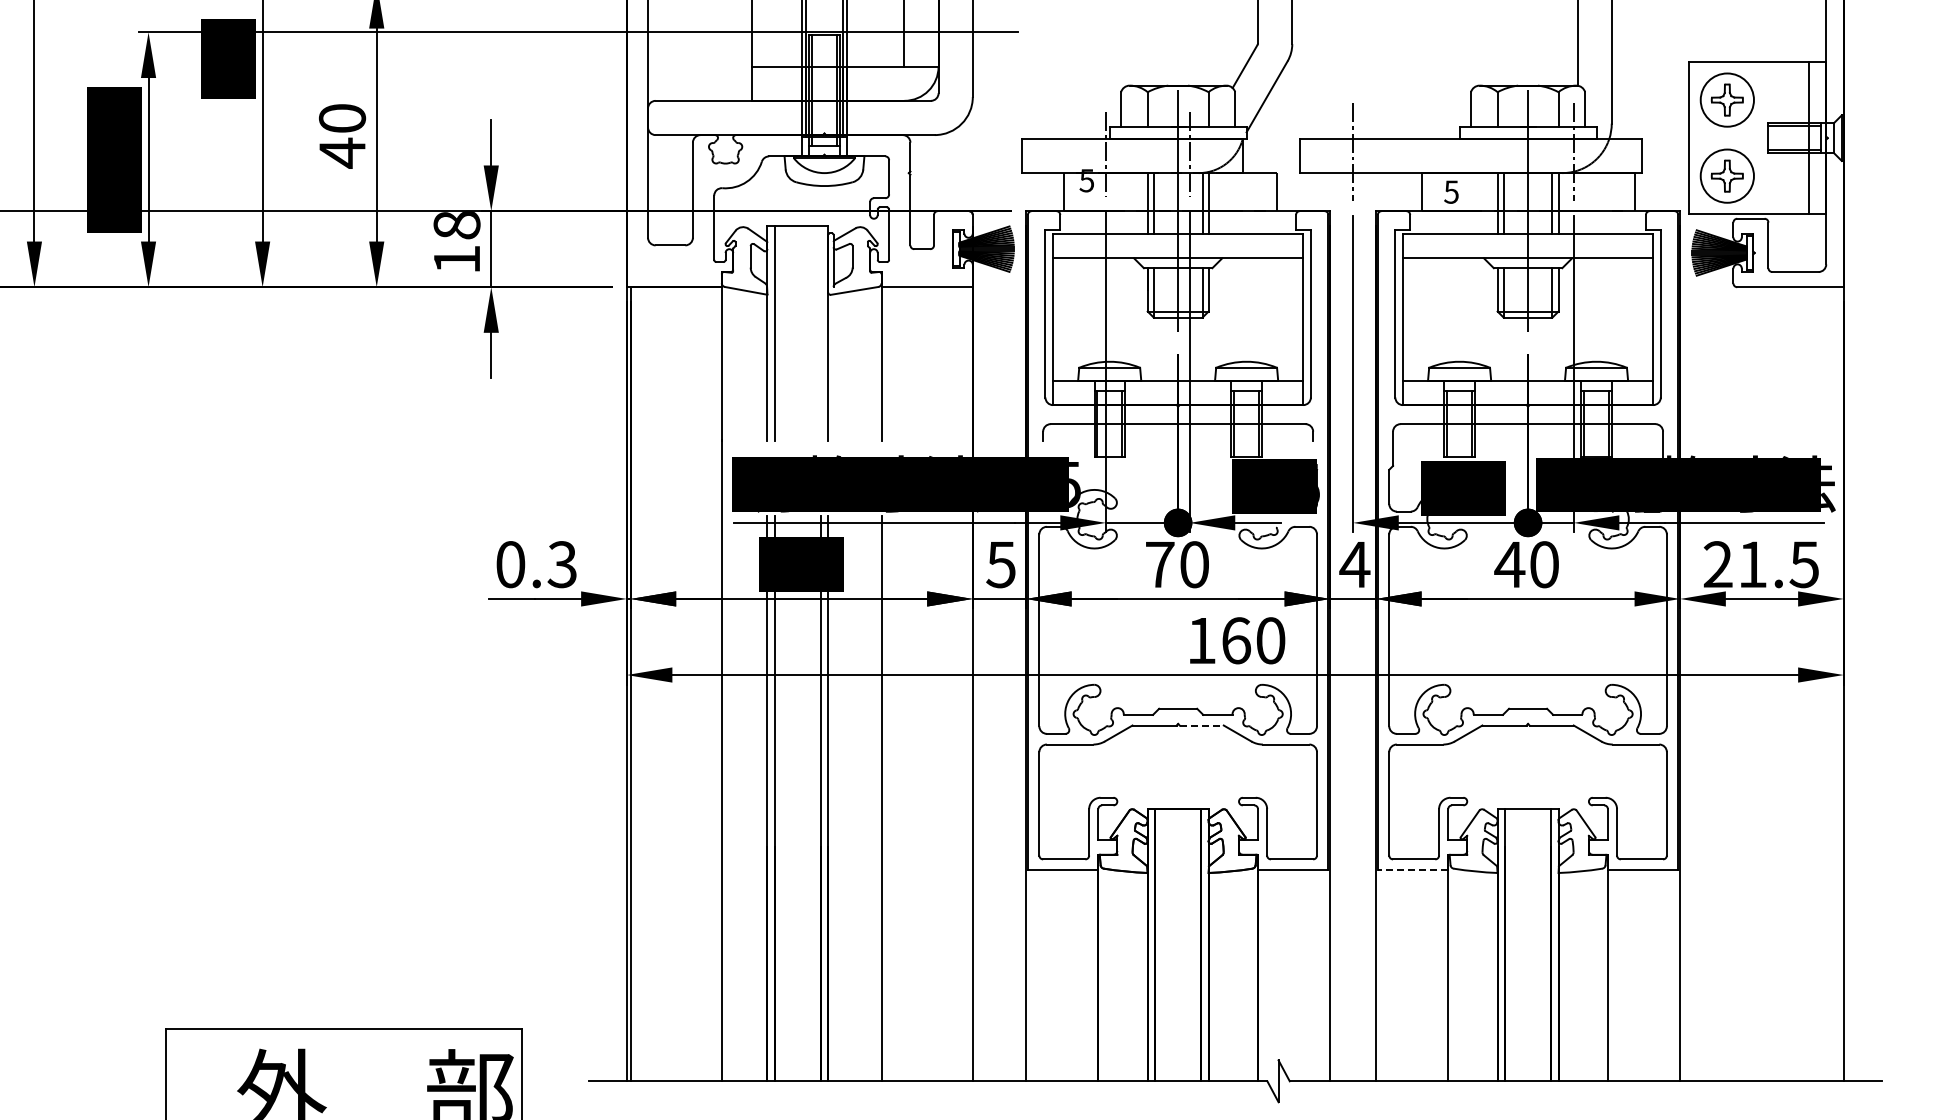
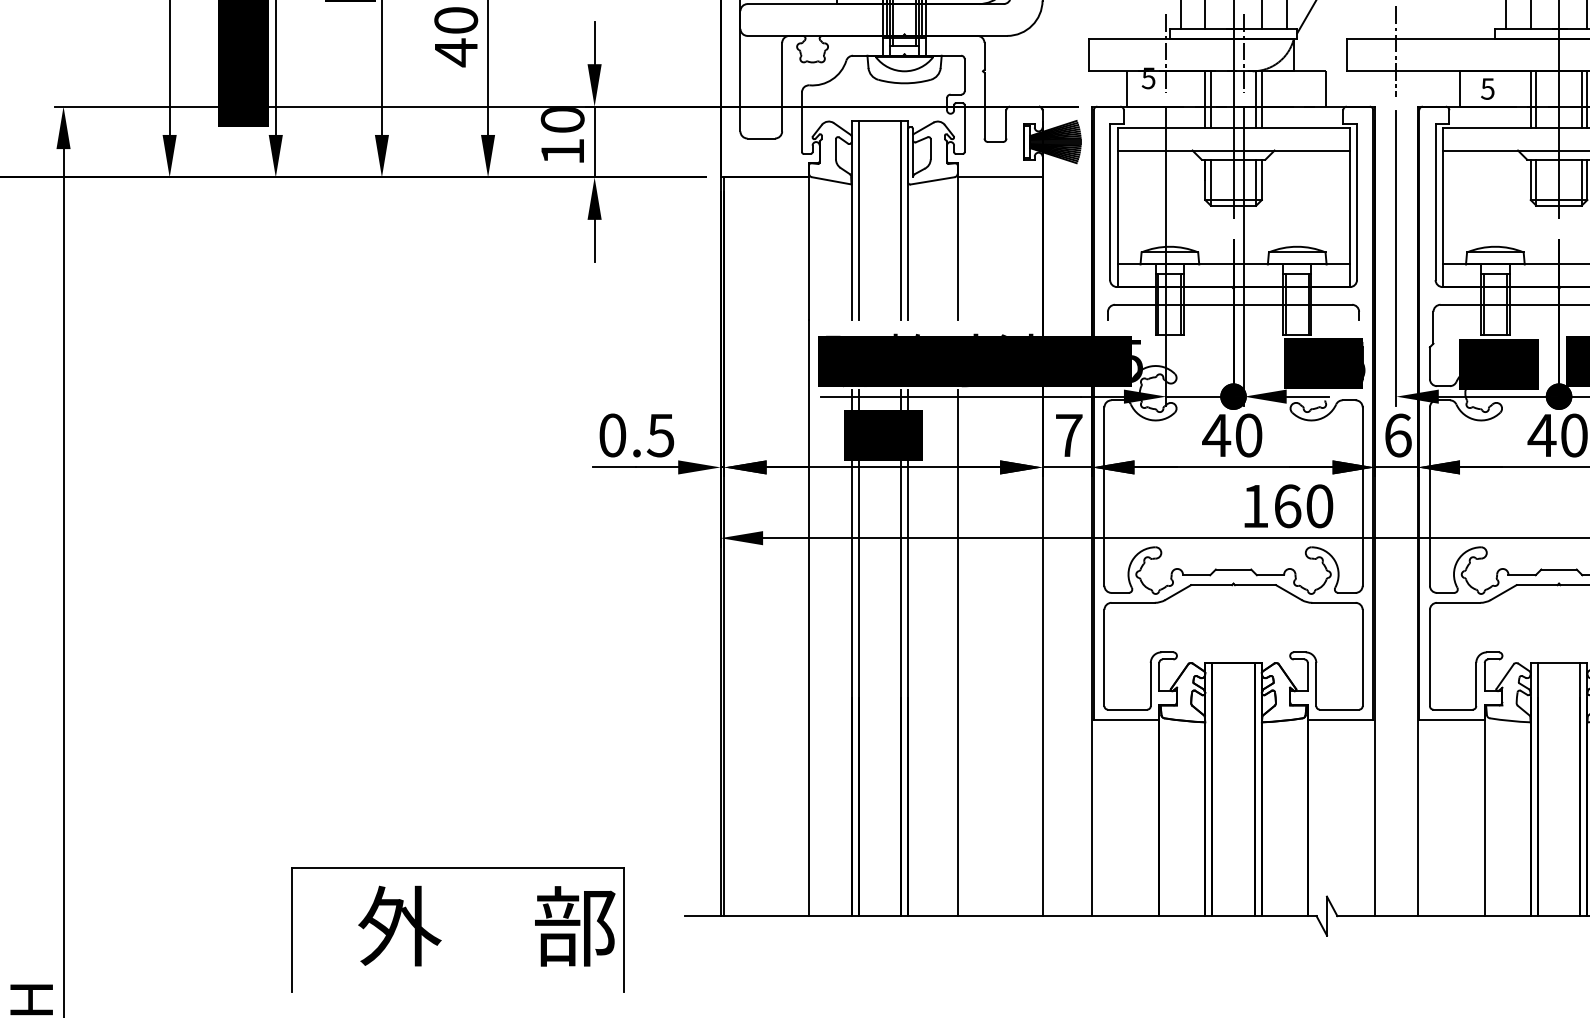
text: (456, 225) -> (562, 120), 18 -> 10
line: (820, 333) -> (900, 220), added
text: (561, 564) -> (659, 435), 0.3 -> 0.5
text: (1159, 564) -> (1216, 435), 70 -> 40
text: (1354, 564) -> (1397, 435), 4 -> 6
text: (1000, 565) -> (1068, 436), 5 -> 7
line: (1202, 725) -> (1256, 585), dashed -> solid
line: (1412, 870) -> (1451, 720), dashed -> solid

